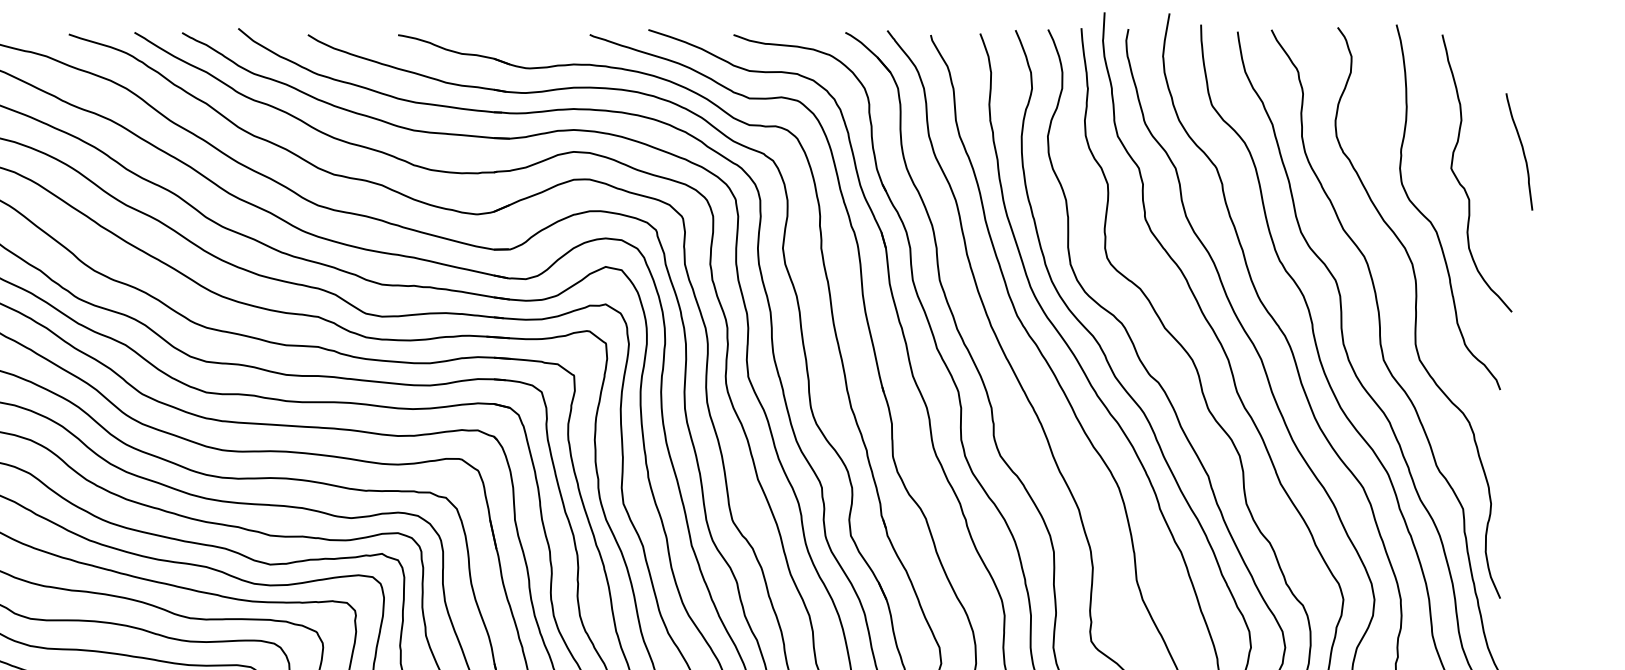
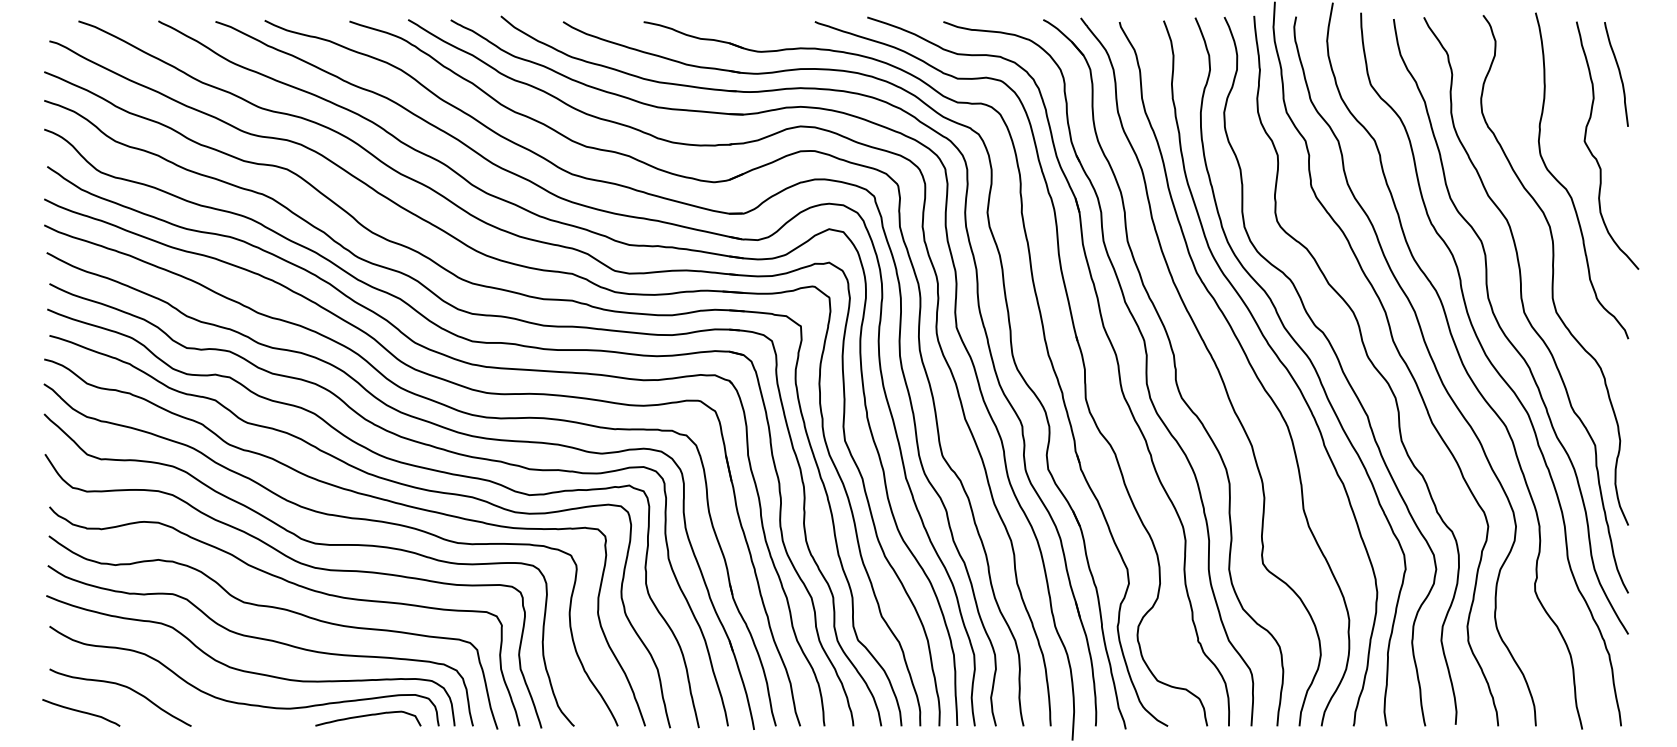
curve: (1521, 149) -> (1618, 72), moved

